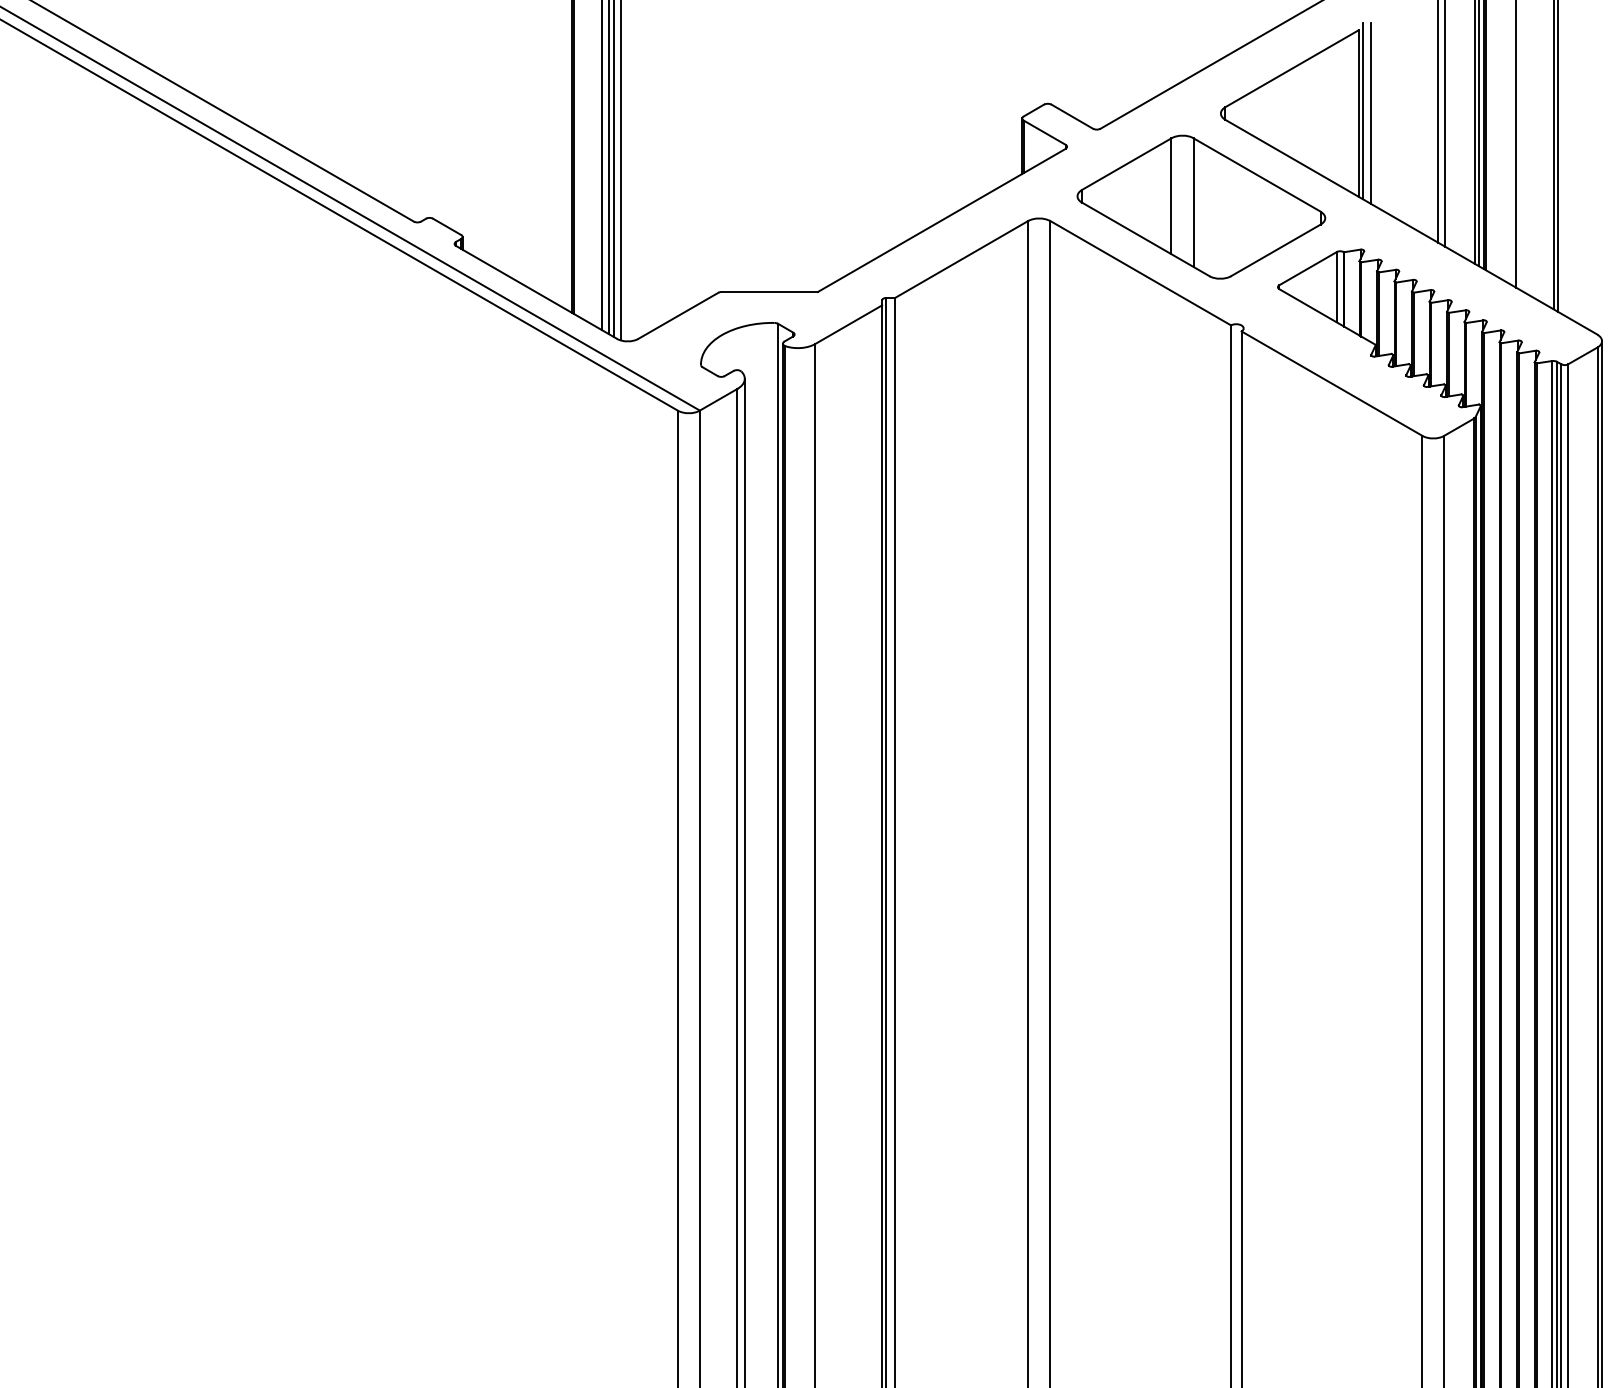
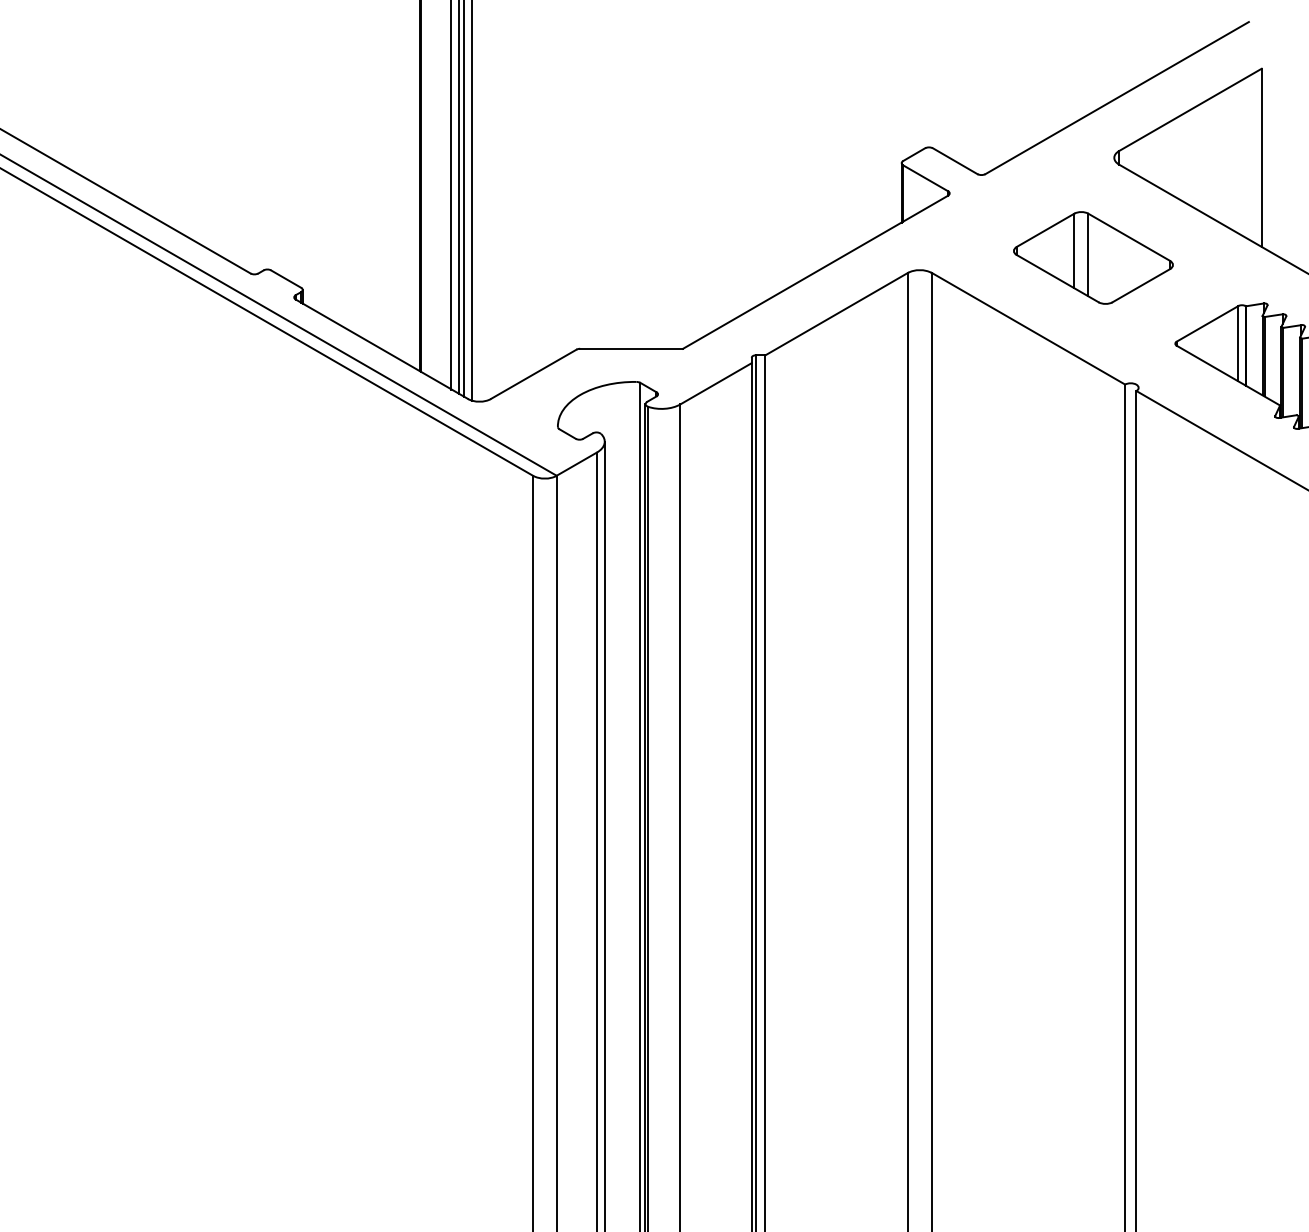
line: (1362, 110) -> (1265, 154), removed
line: (1371, 113) -> (1275, 157), removed
part: (1201, 206) -> (1093, 257), size x0.6

